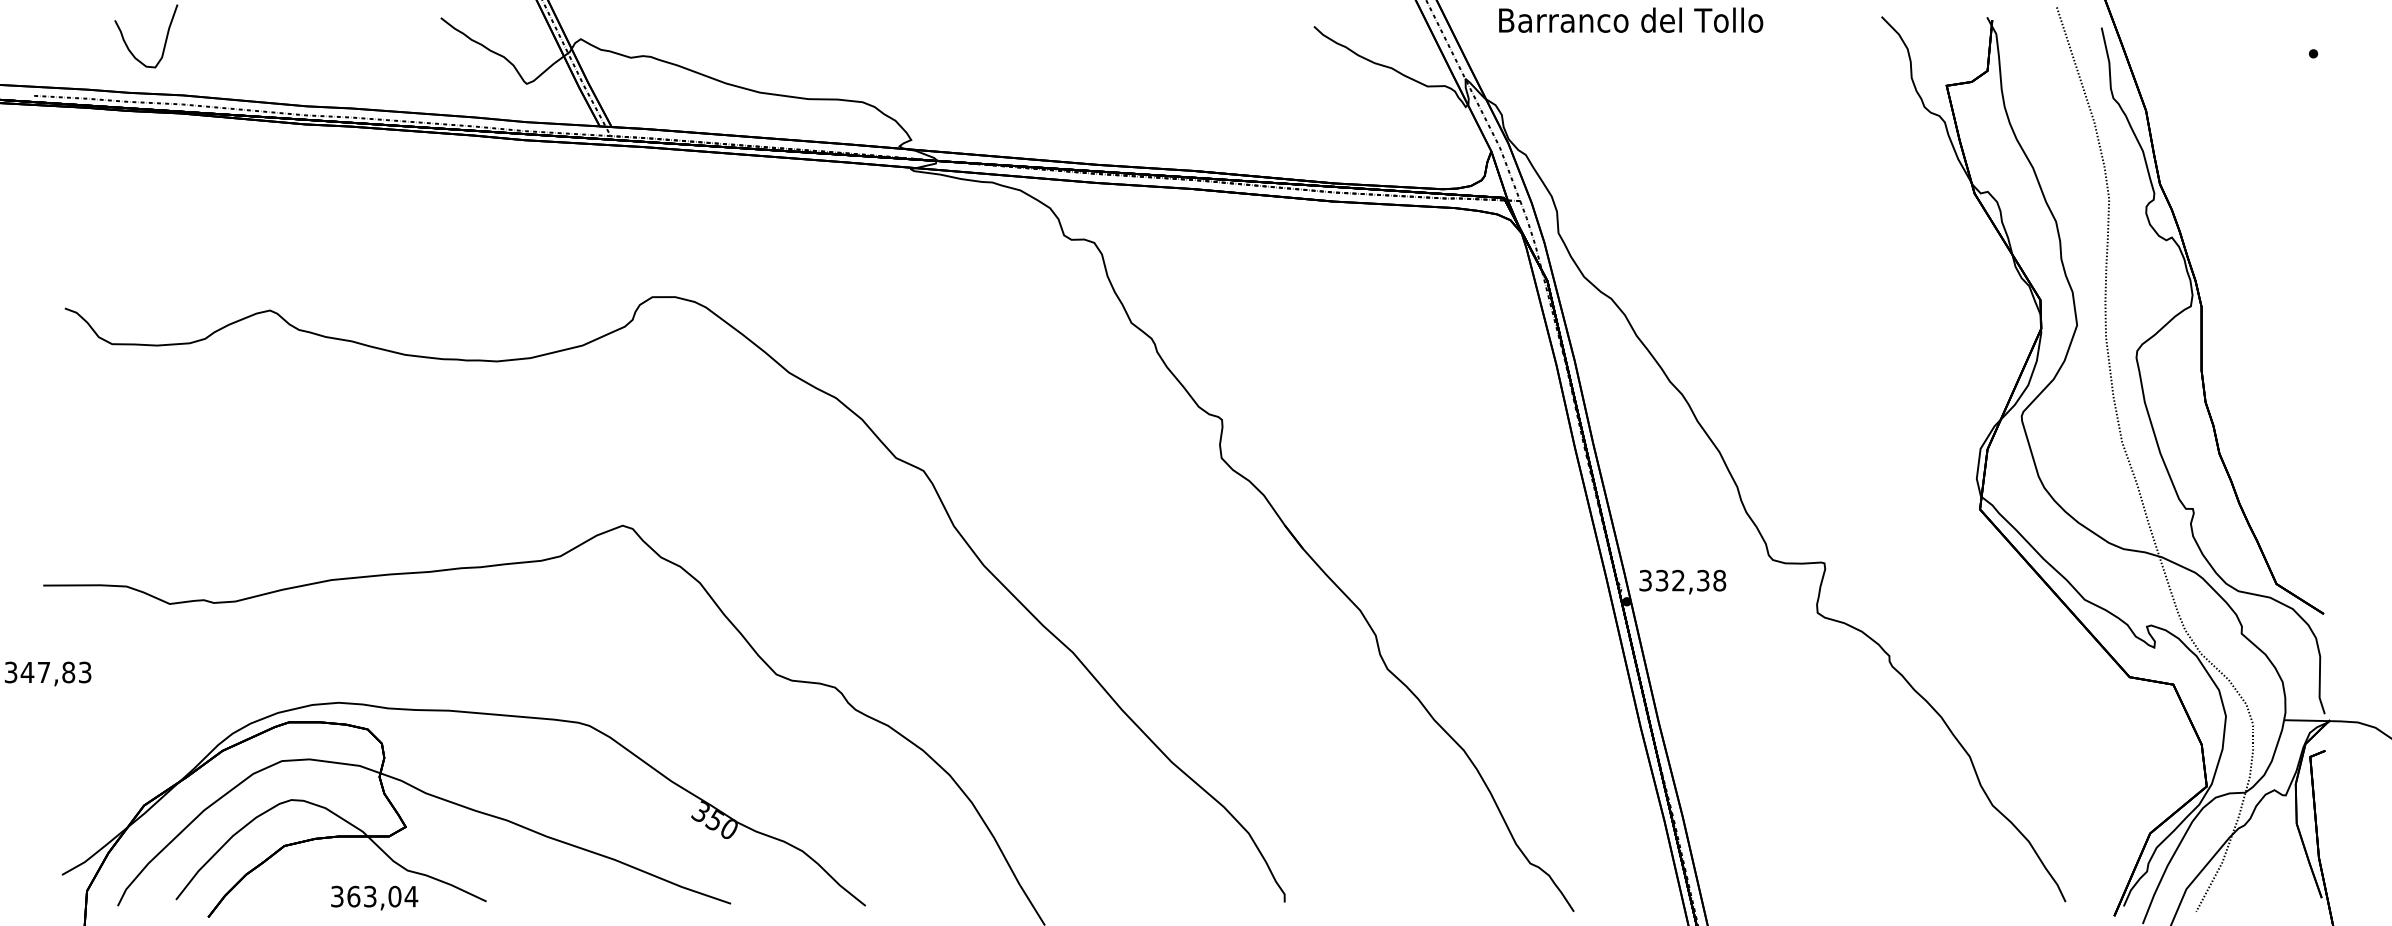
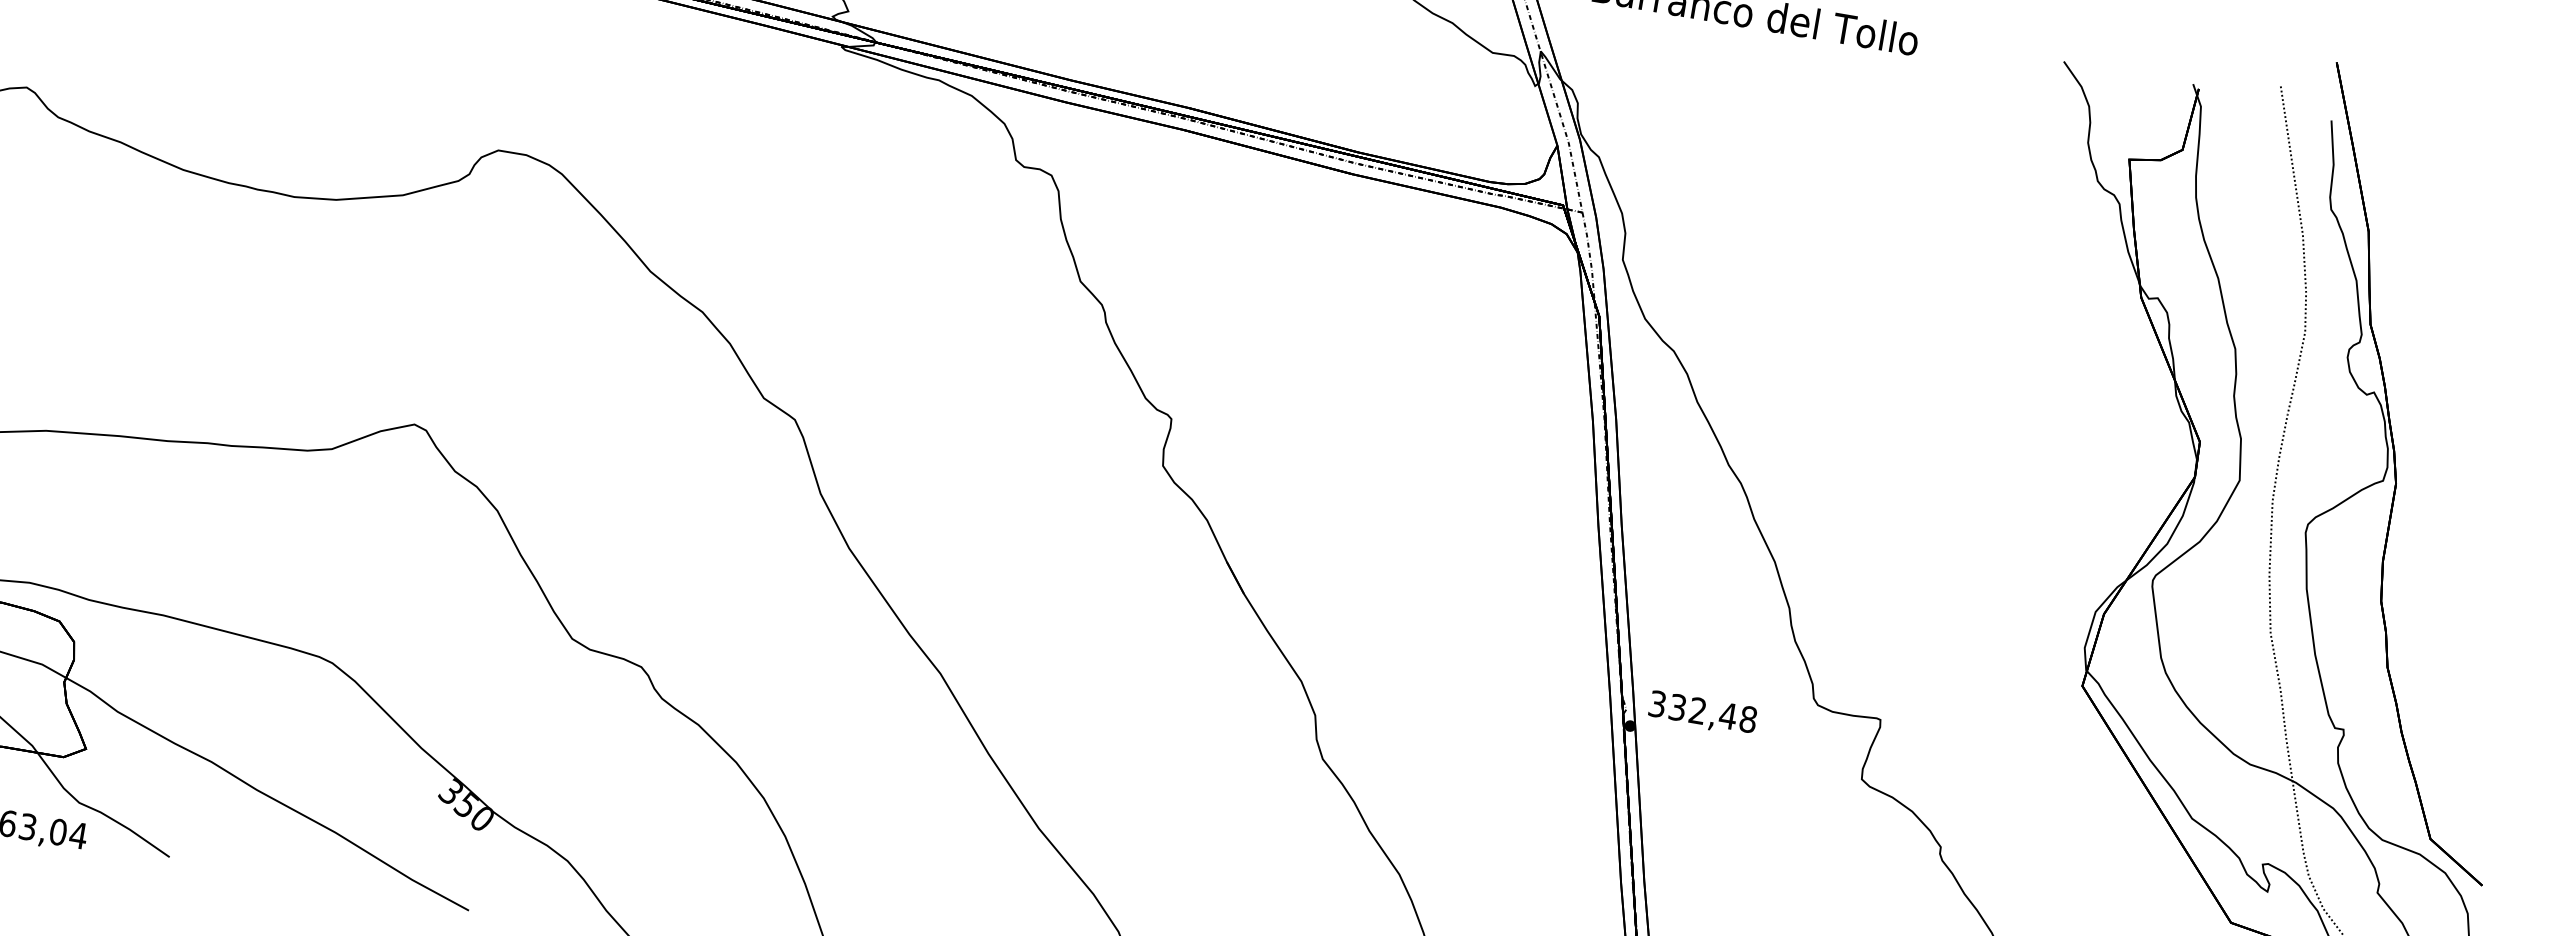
text: (1703, 580) -> (1728, 715), 332,38 -> 332,48

